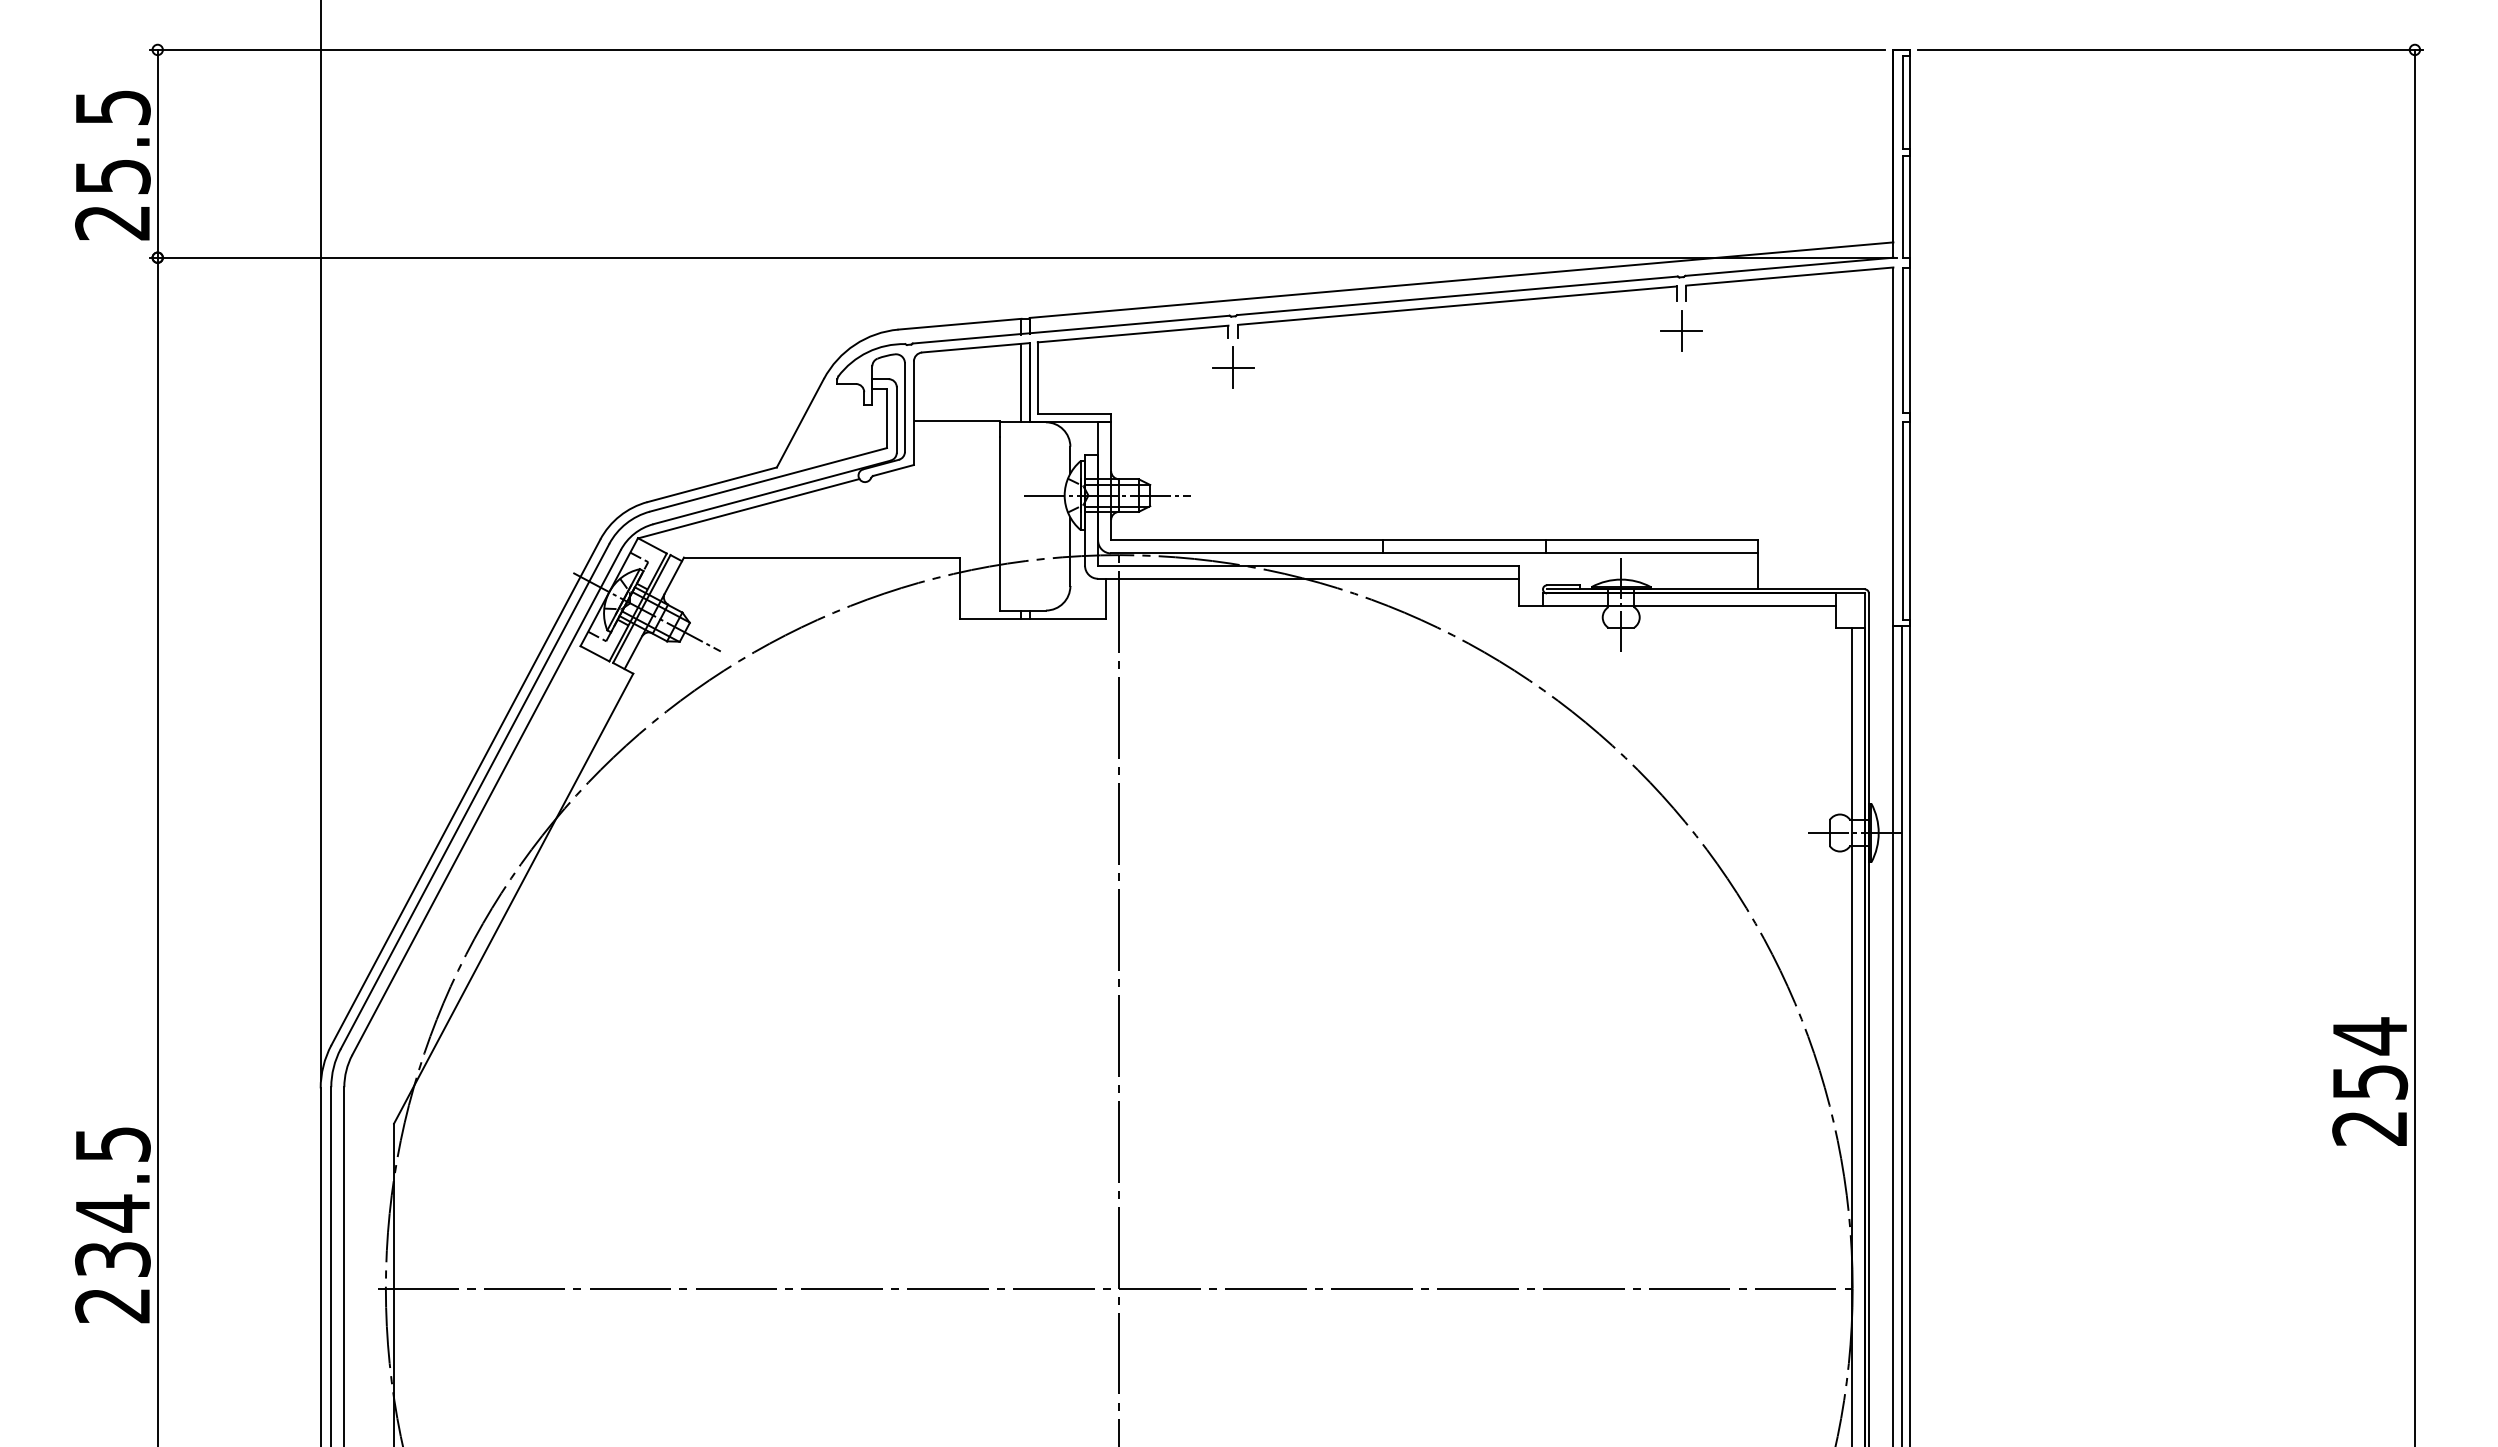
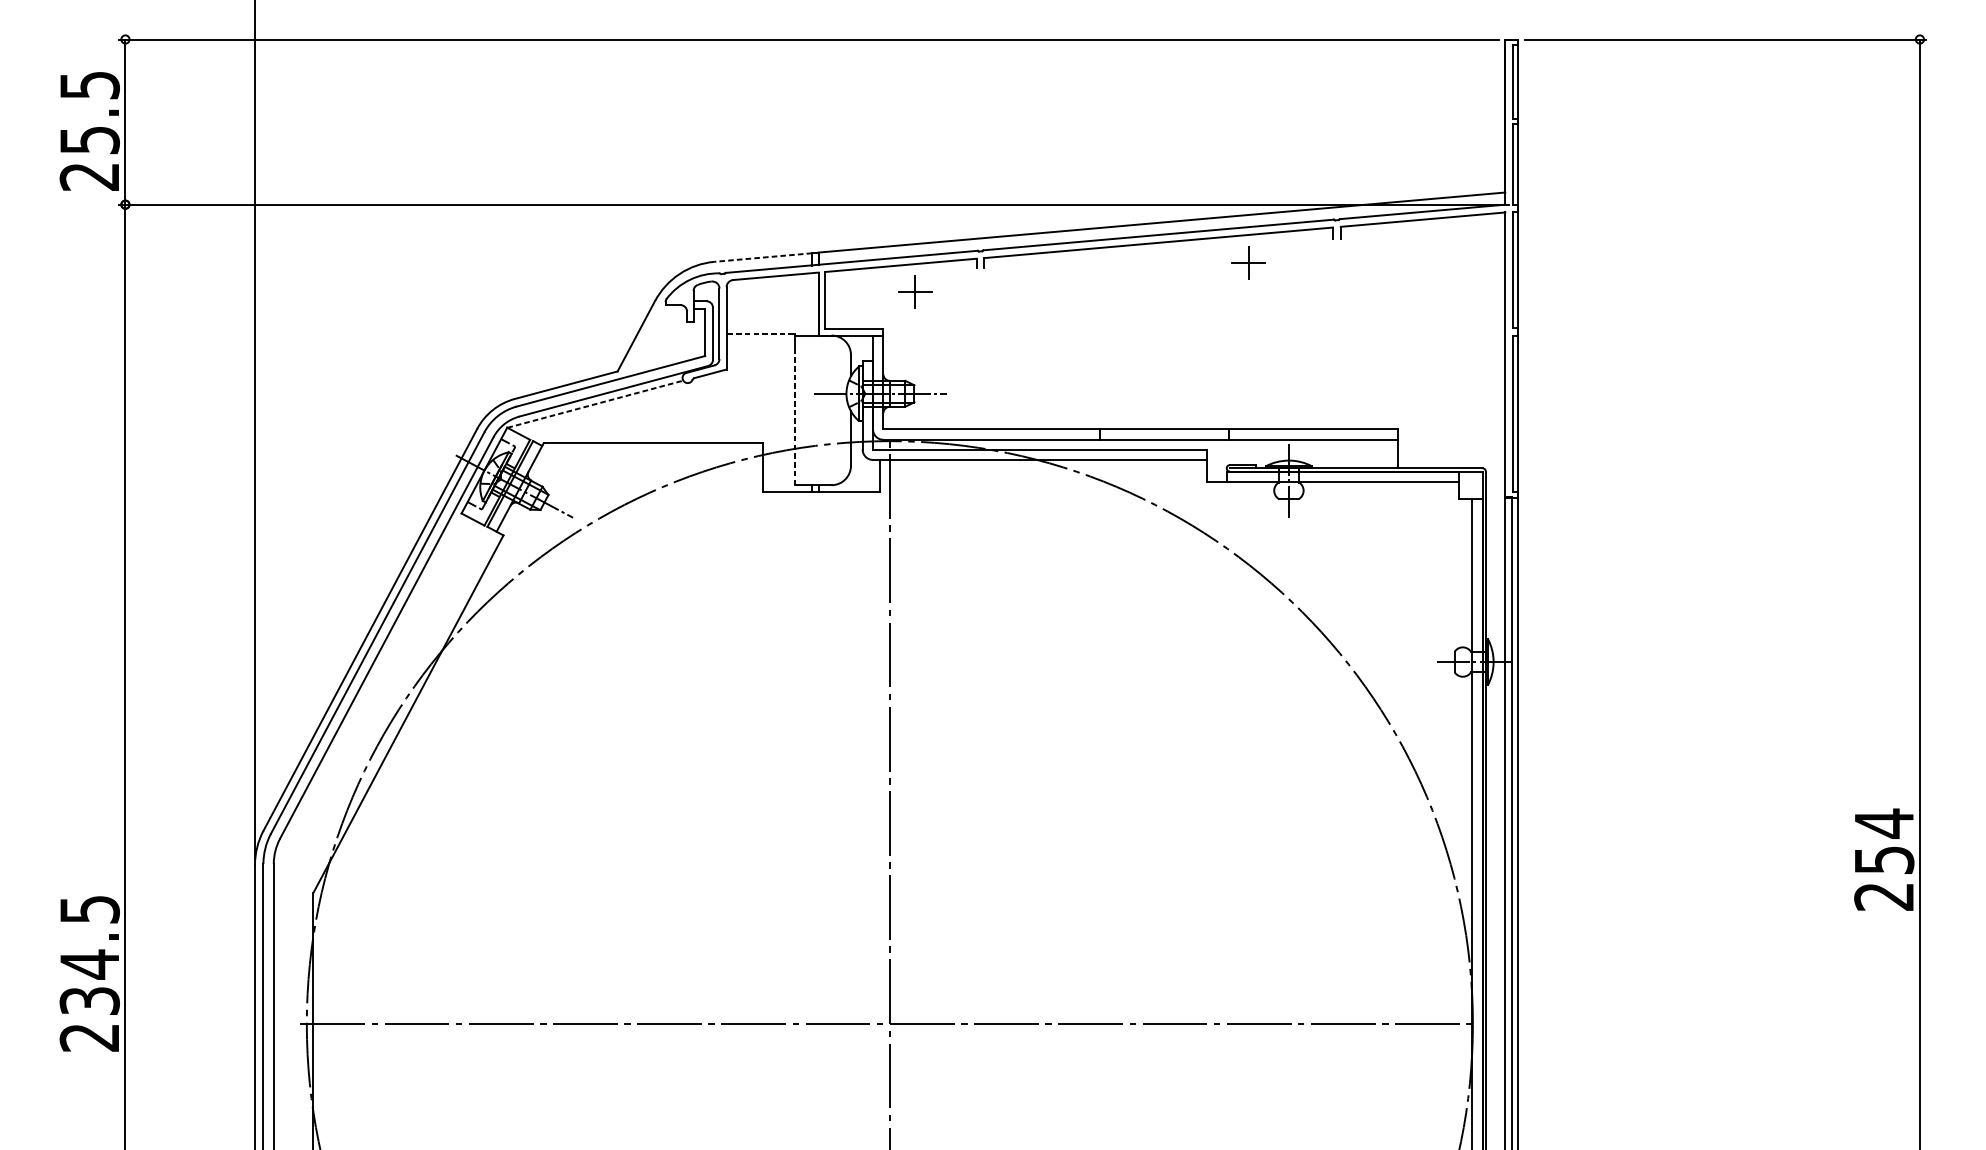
line: (959, 324) -> (762, 257), solid -> dashed
part: (1681, 330) -> (1248, 262), moved
part: (1233, 367) -> (915, 291), moved
line: (1021, 383) -> (812, 304), removed
line: (957, 420) -> (761, 334), solid -> dashed
line: (748, 508) -> (595, 404), solid -> dashed
line: (1000, 523) -> (795, 416), solid -> dashed

